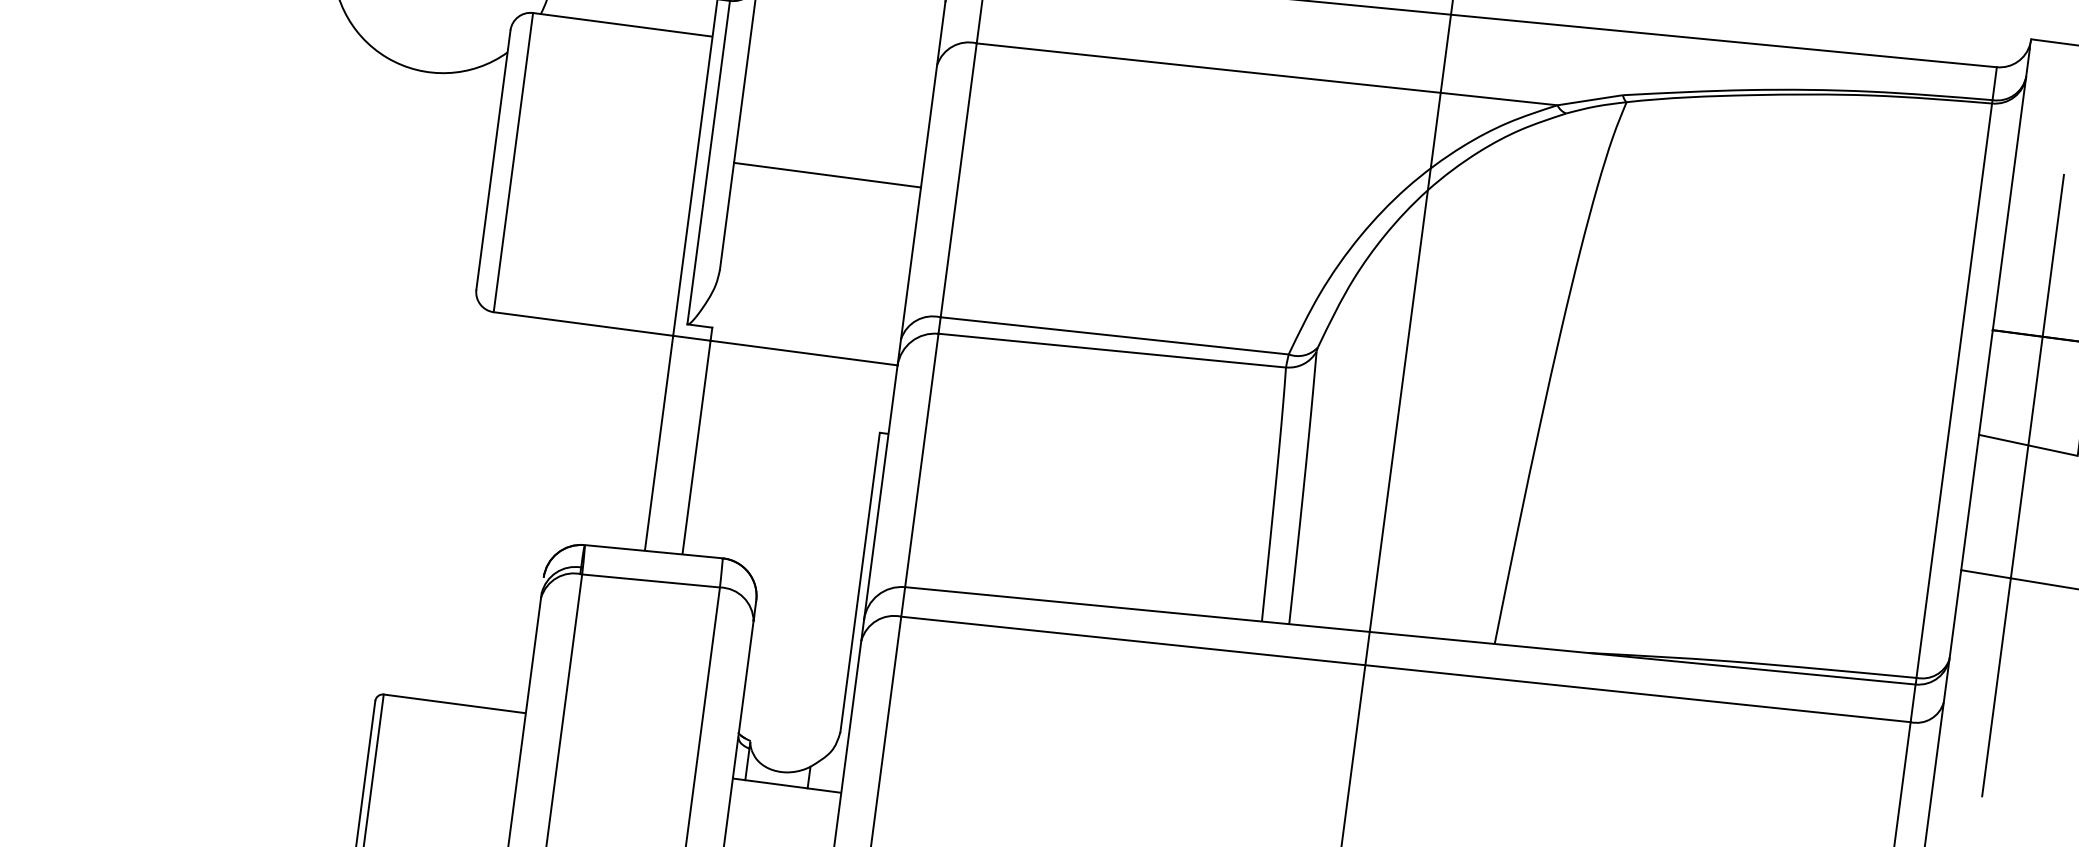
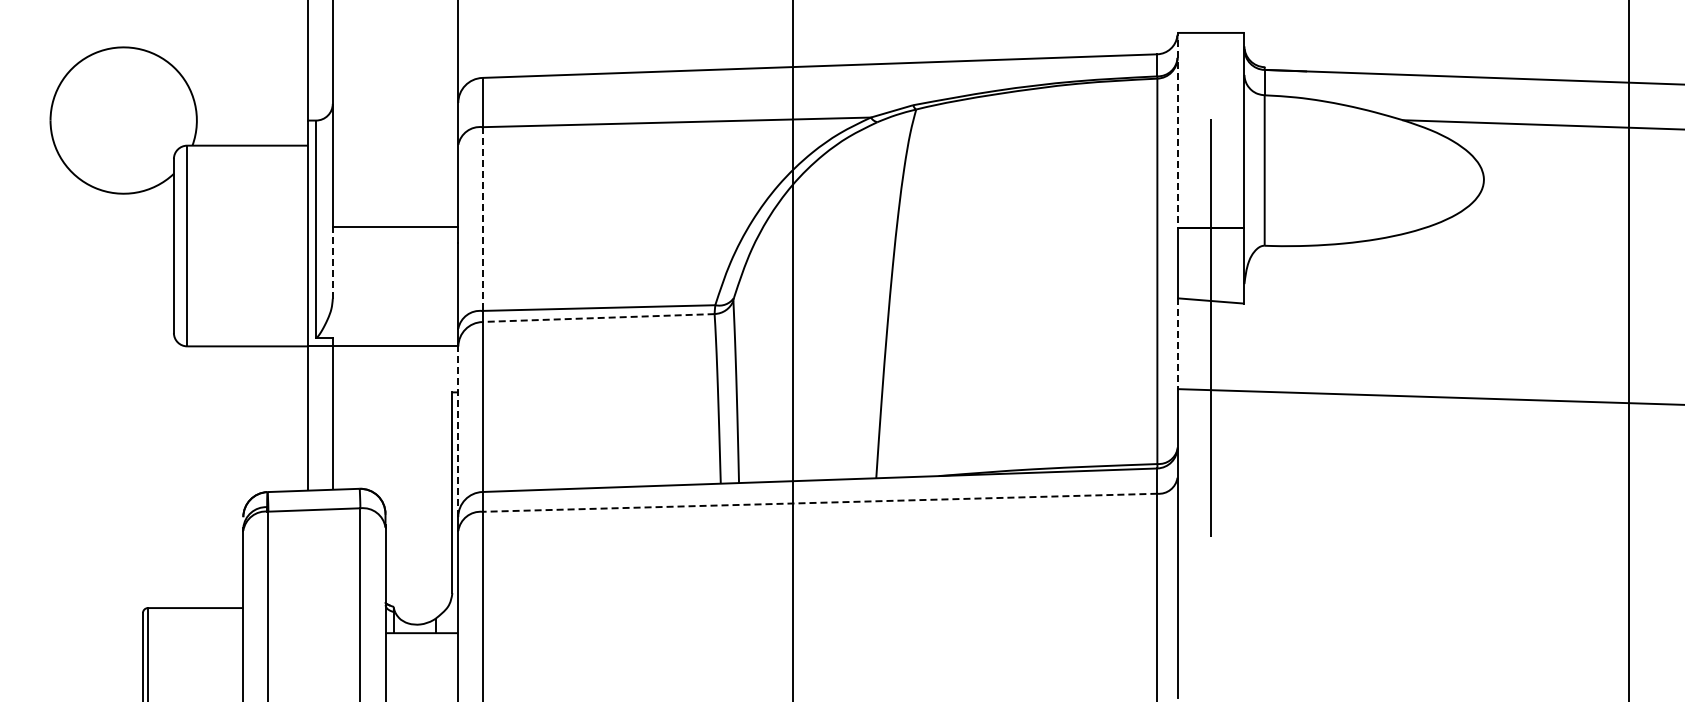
line: (958, 181) -> (482, 219), solid -> dashed
line: (2011, 190) -> (1177, 134), solid -> dashed
line: (726, 215) -> (332, 262), solid -> dashed
line: (1112, 351) -> (598, 318), solid -> dashed
line: (881, 492) -> (458, 431), solid -> dashed
line: (1969, 503) -> (1177, 344), solid -> dashed
line: (1405, 668) -> (819, 502), solid -> dashed

